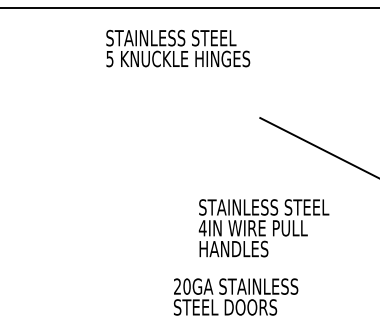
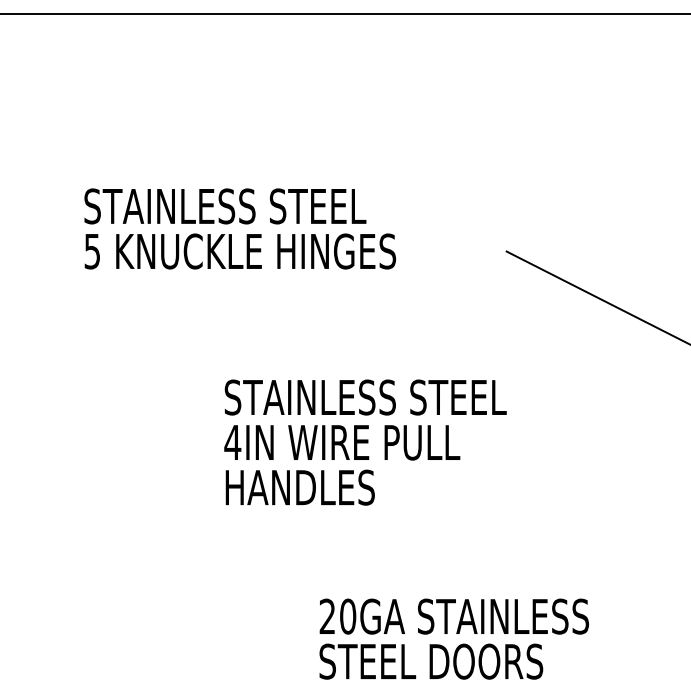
text: (178, 48) -> (240, 228), moved
text: (263, 228) -> (364, 443), moved

